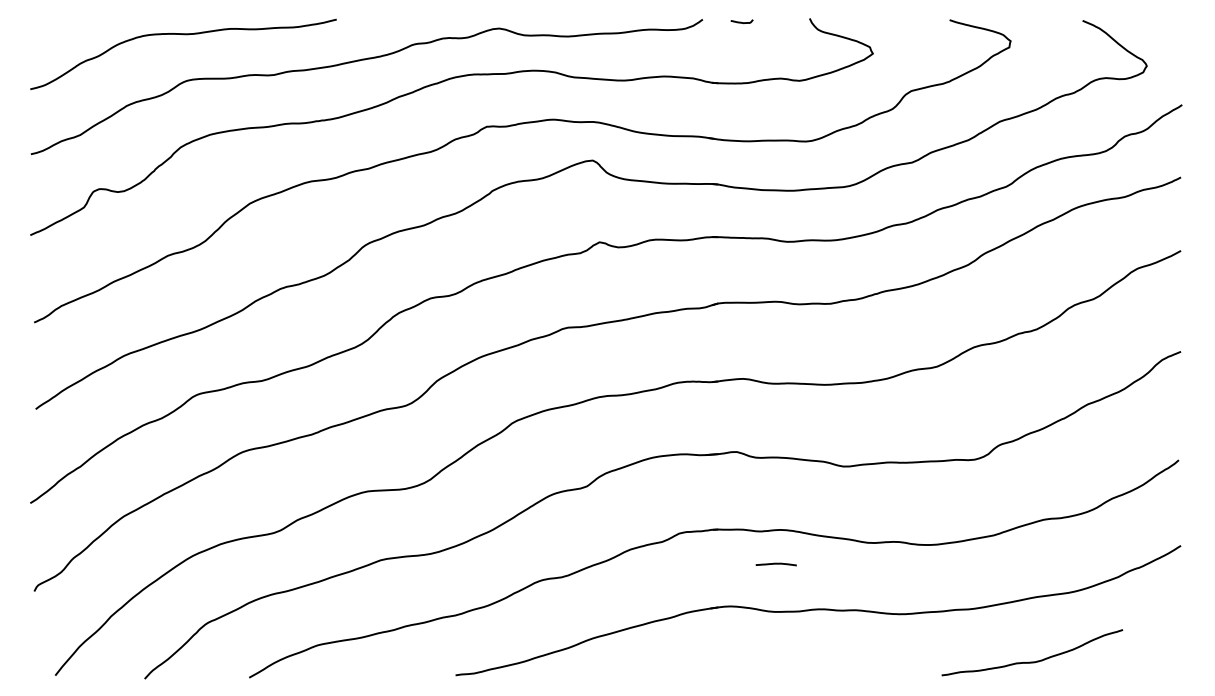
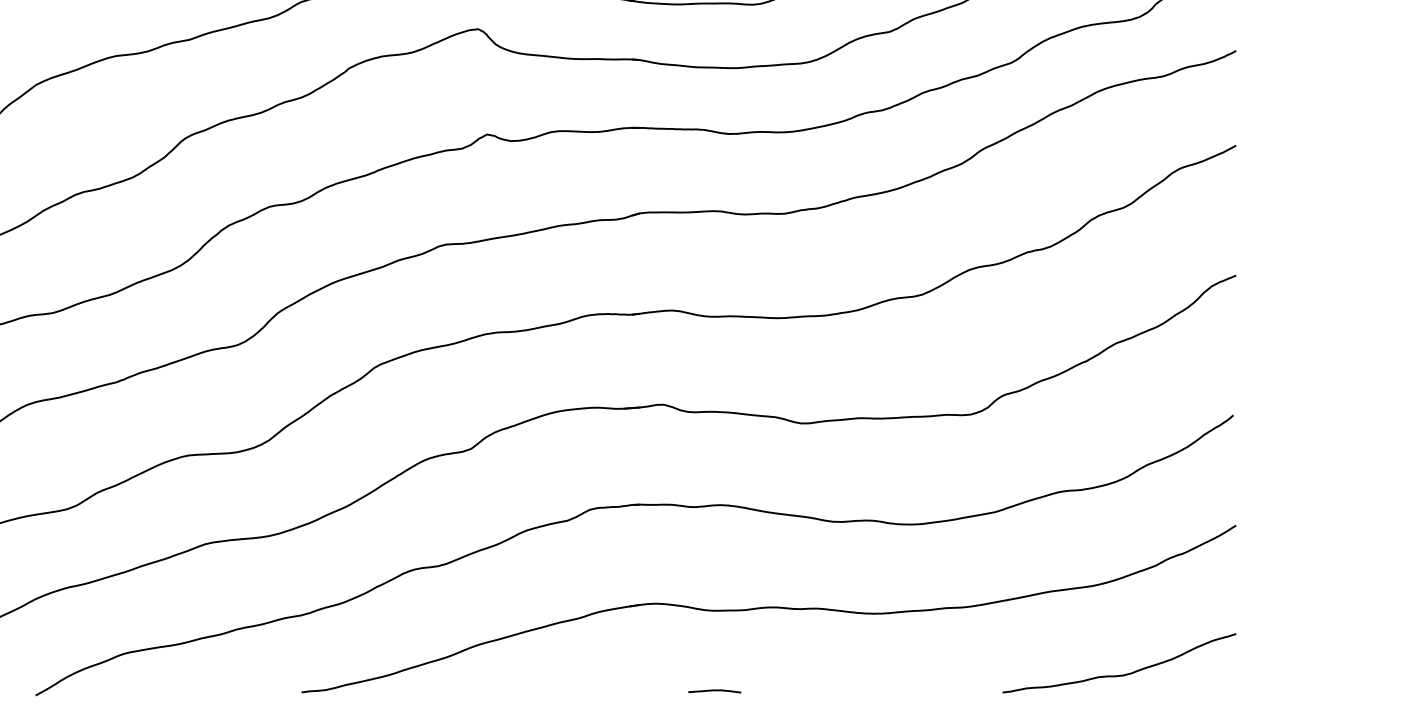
curve: (775, 564) -> (713, 691), moved
curve: (1032, 661) -> (1119, 674), moved

